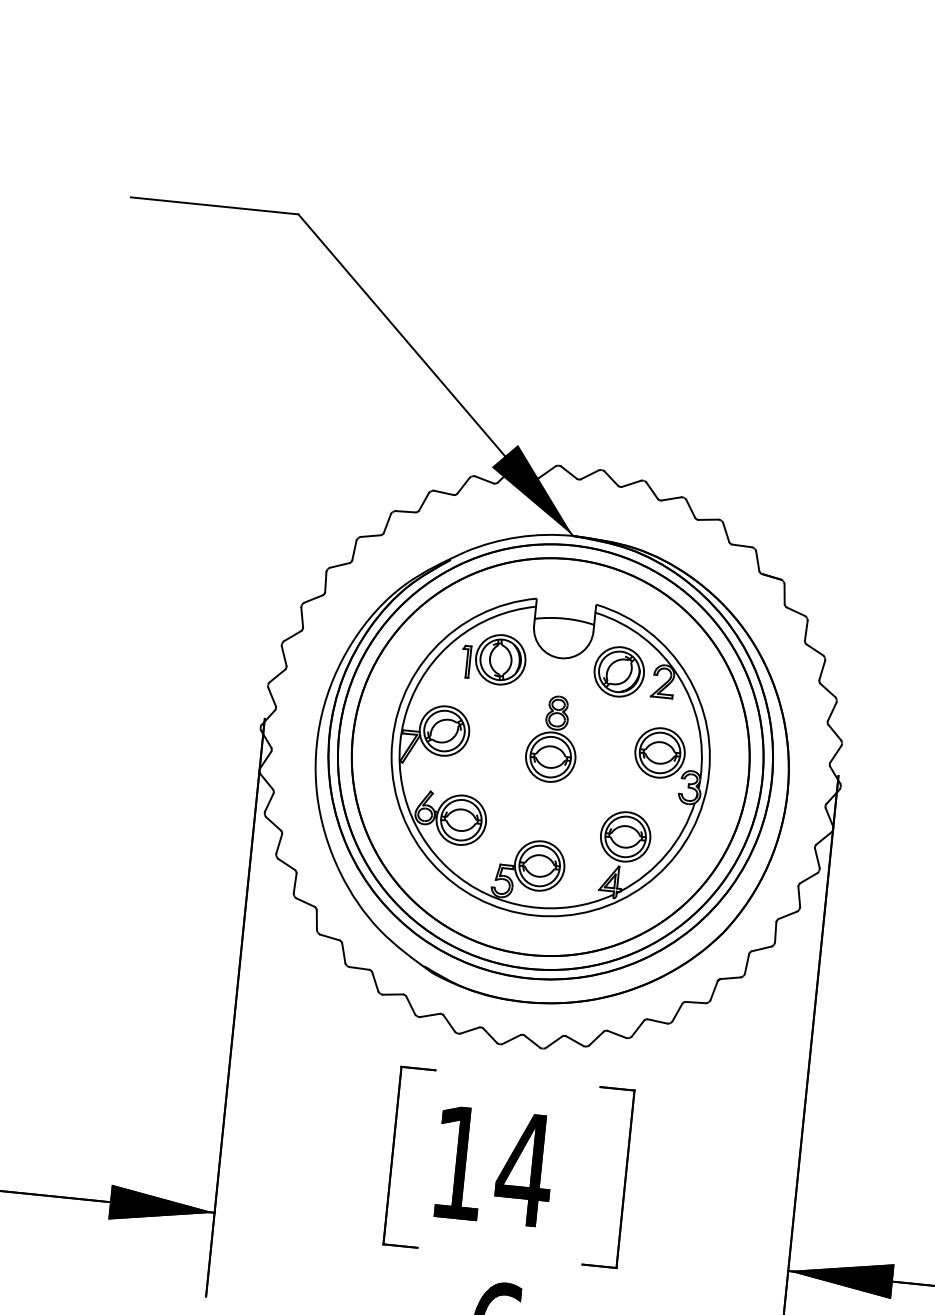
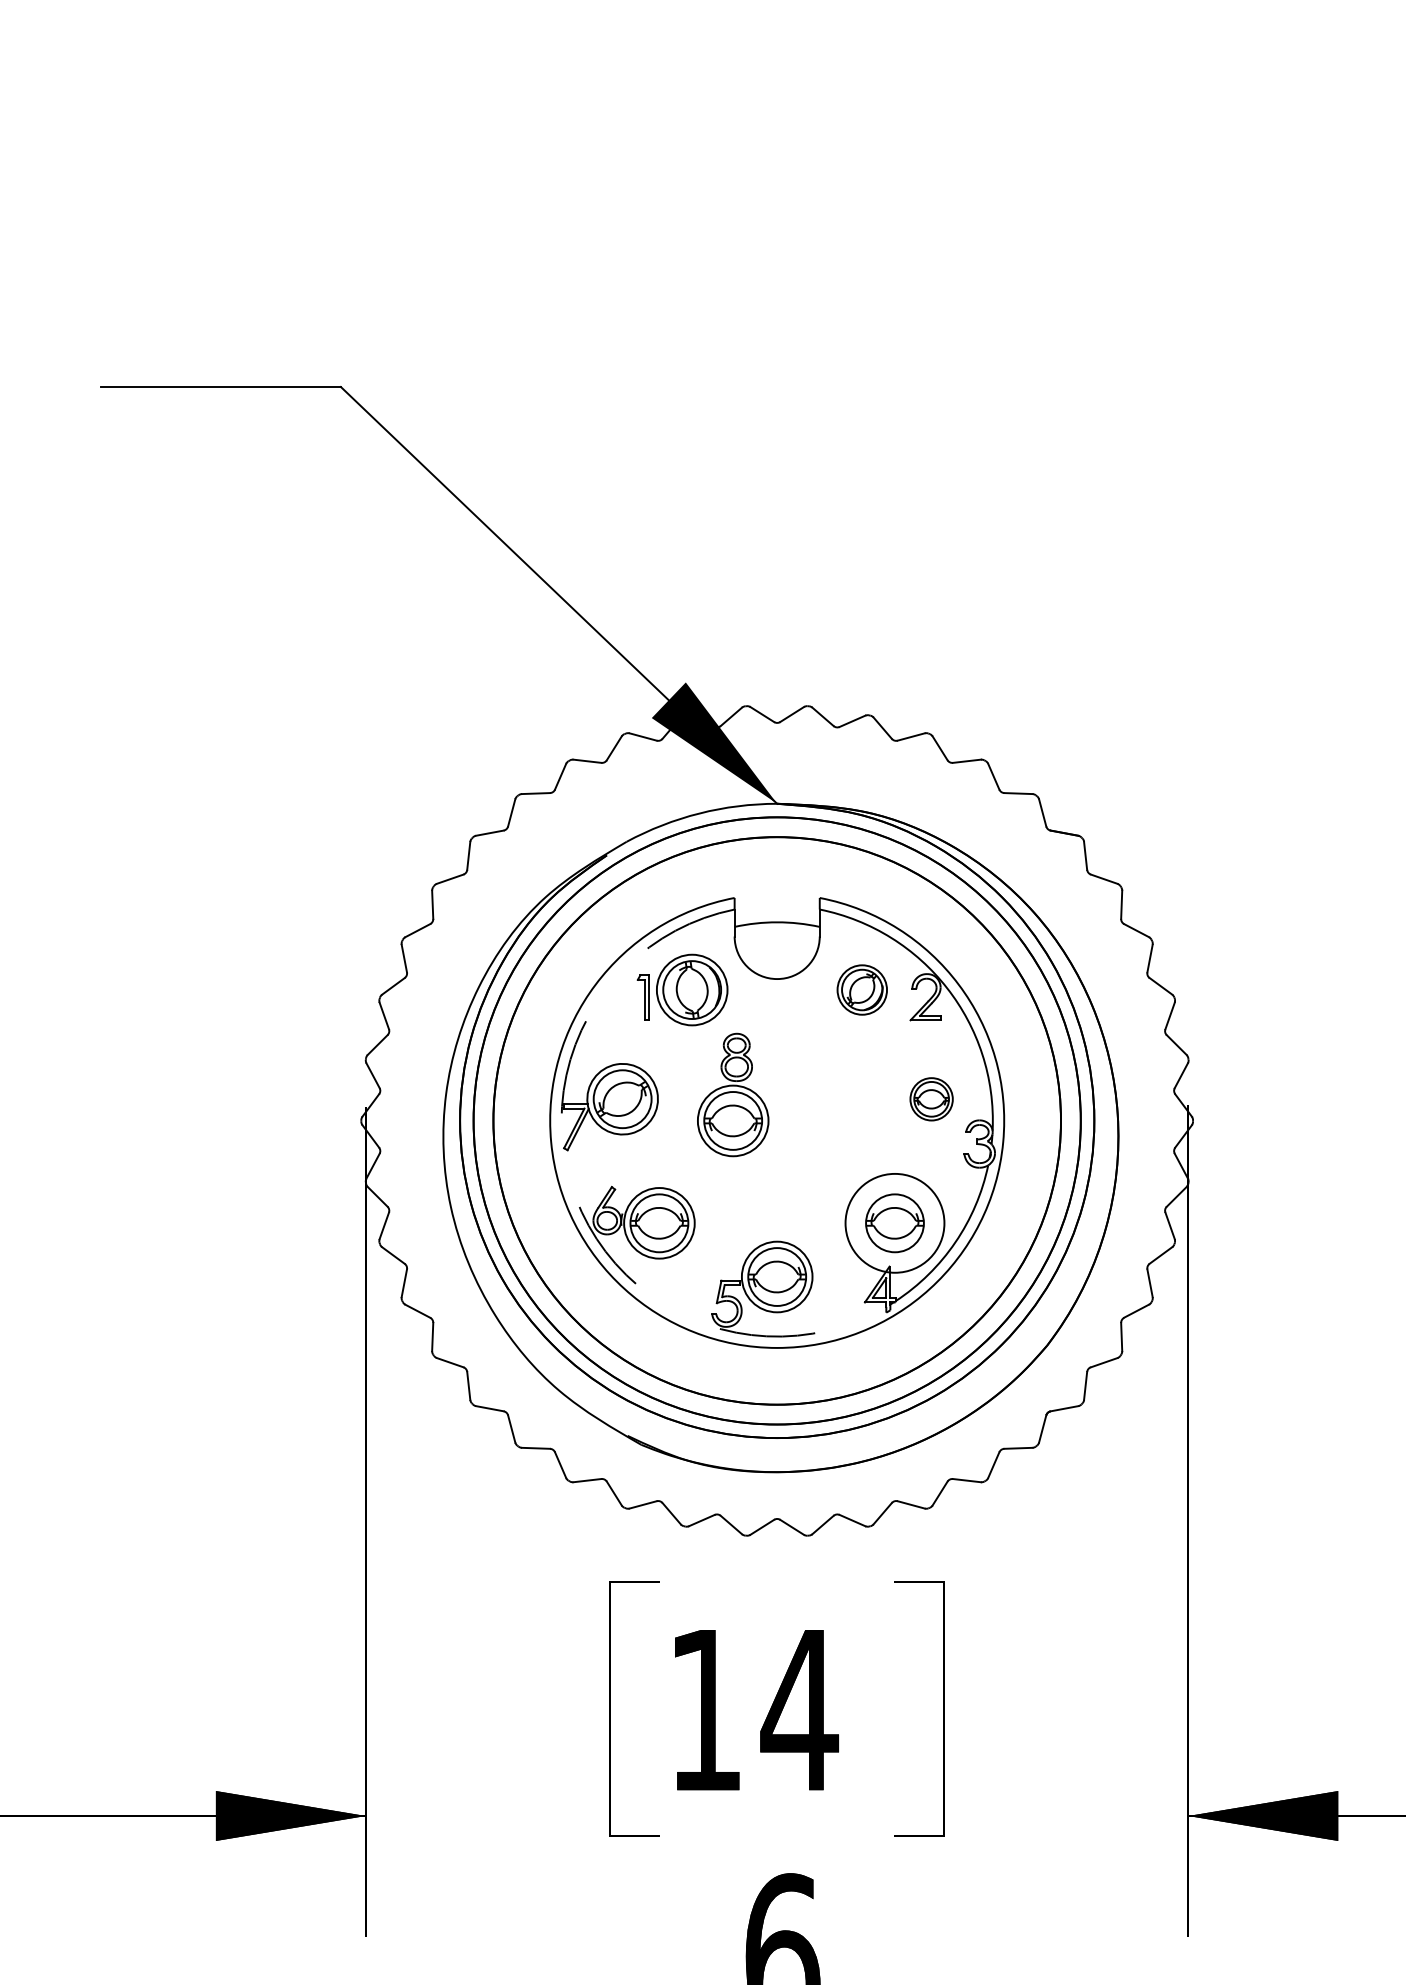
part: (619, 671) -> (862, 989), size x0.7
part: (552, 738) -> (733, 1094), moved
part: (659, 753) -> (931, 1099), size x0.6
arc: (404, 796) -> (575, 1197), solid -> dashed
circle: (625, 837) -> (894, 1223), size x1.4

